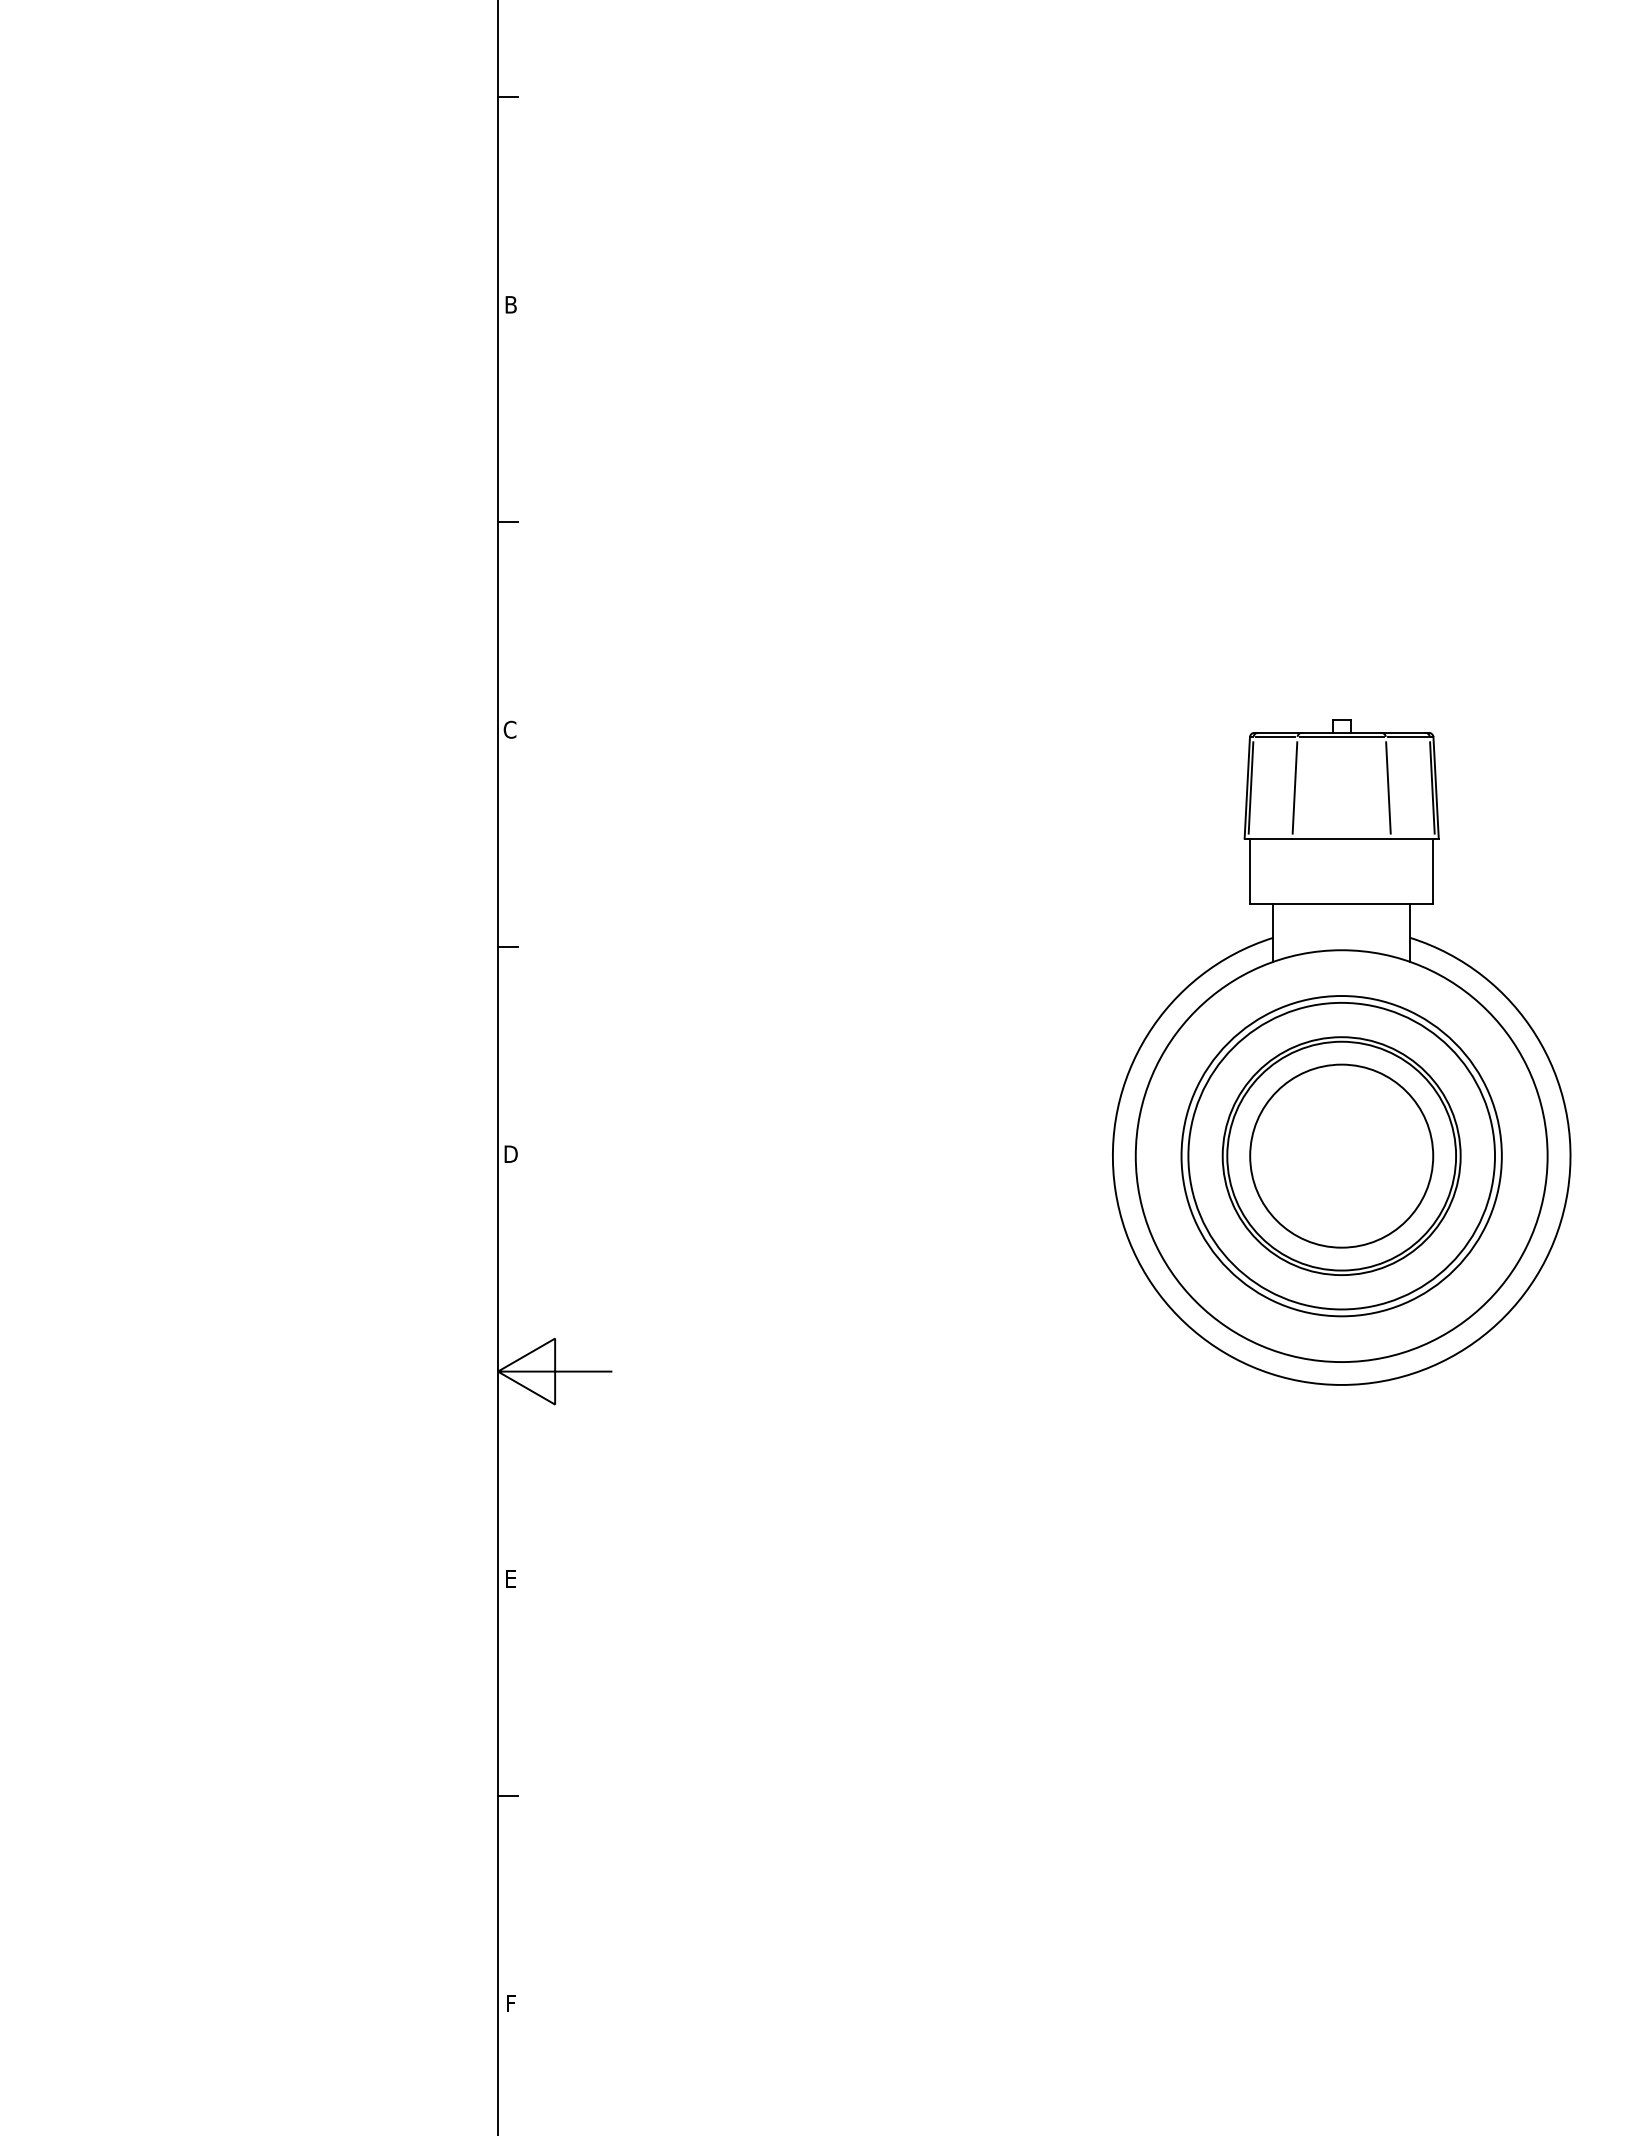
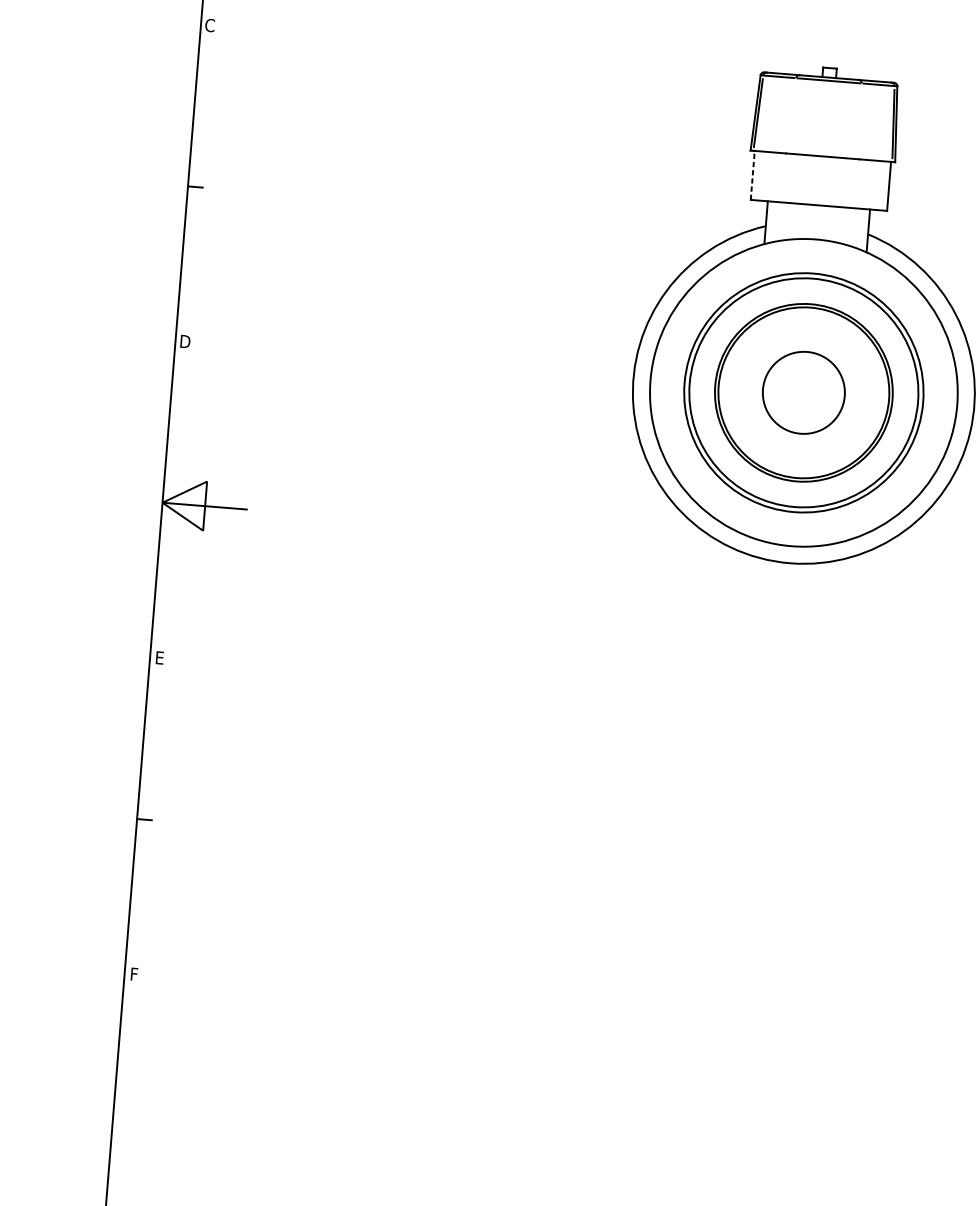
line: (1294, 787) -> (790, 115), removed
line: (1388, 787) -> (860, 121), removed
line: (1250, 871) -> (753, 175), solid -> dashed
circle: (1341, 1155) -> (803, 392), size x0.6

